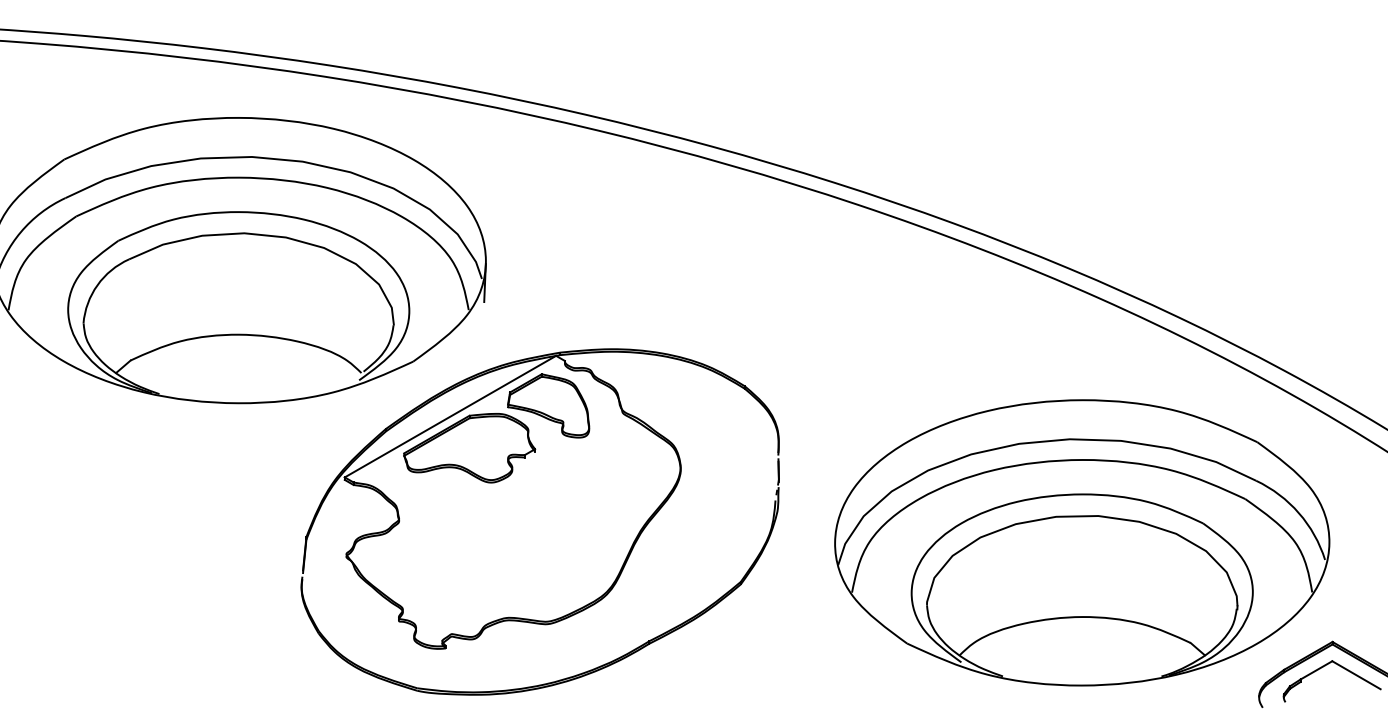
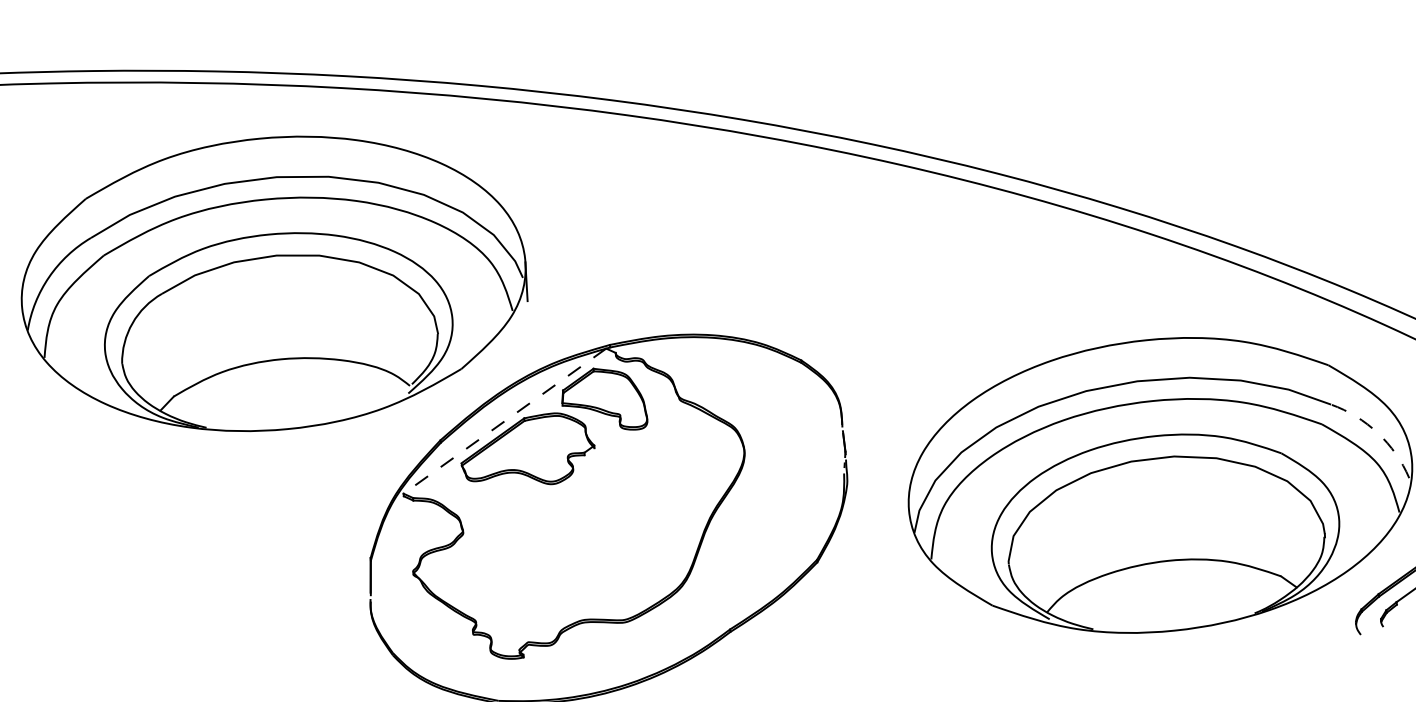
line: (450, 416) -> (504, 421), solid -> dashed
arc: (1298, 513) -> (1377, 433), solid -> dashed

